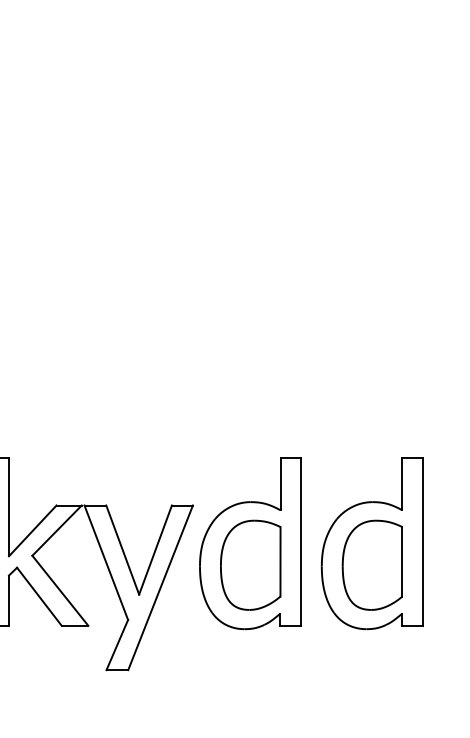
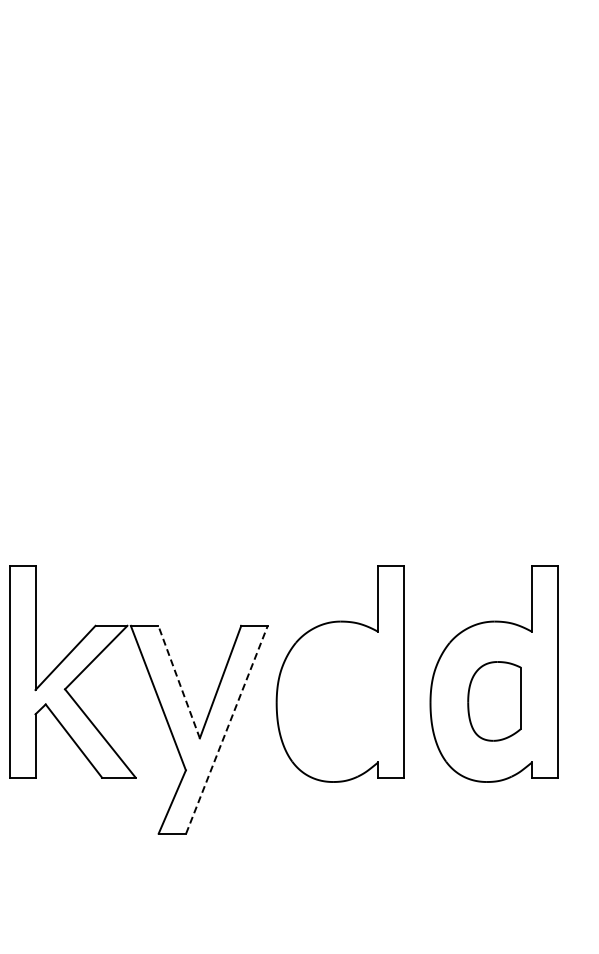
line: (123, 550) -> (179, 682), solid -> dashed
part: (250, 565) -> (340, 701), removed
part: (372, 565) -> (494, 701), size x0.7
line: (160, 587) -> (226, 729), solid -> dashed

